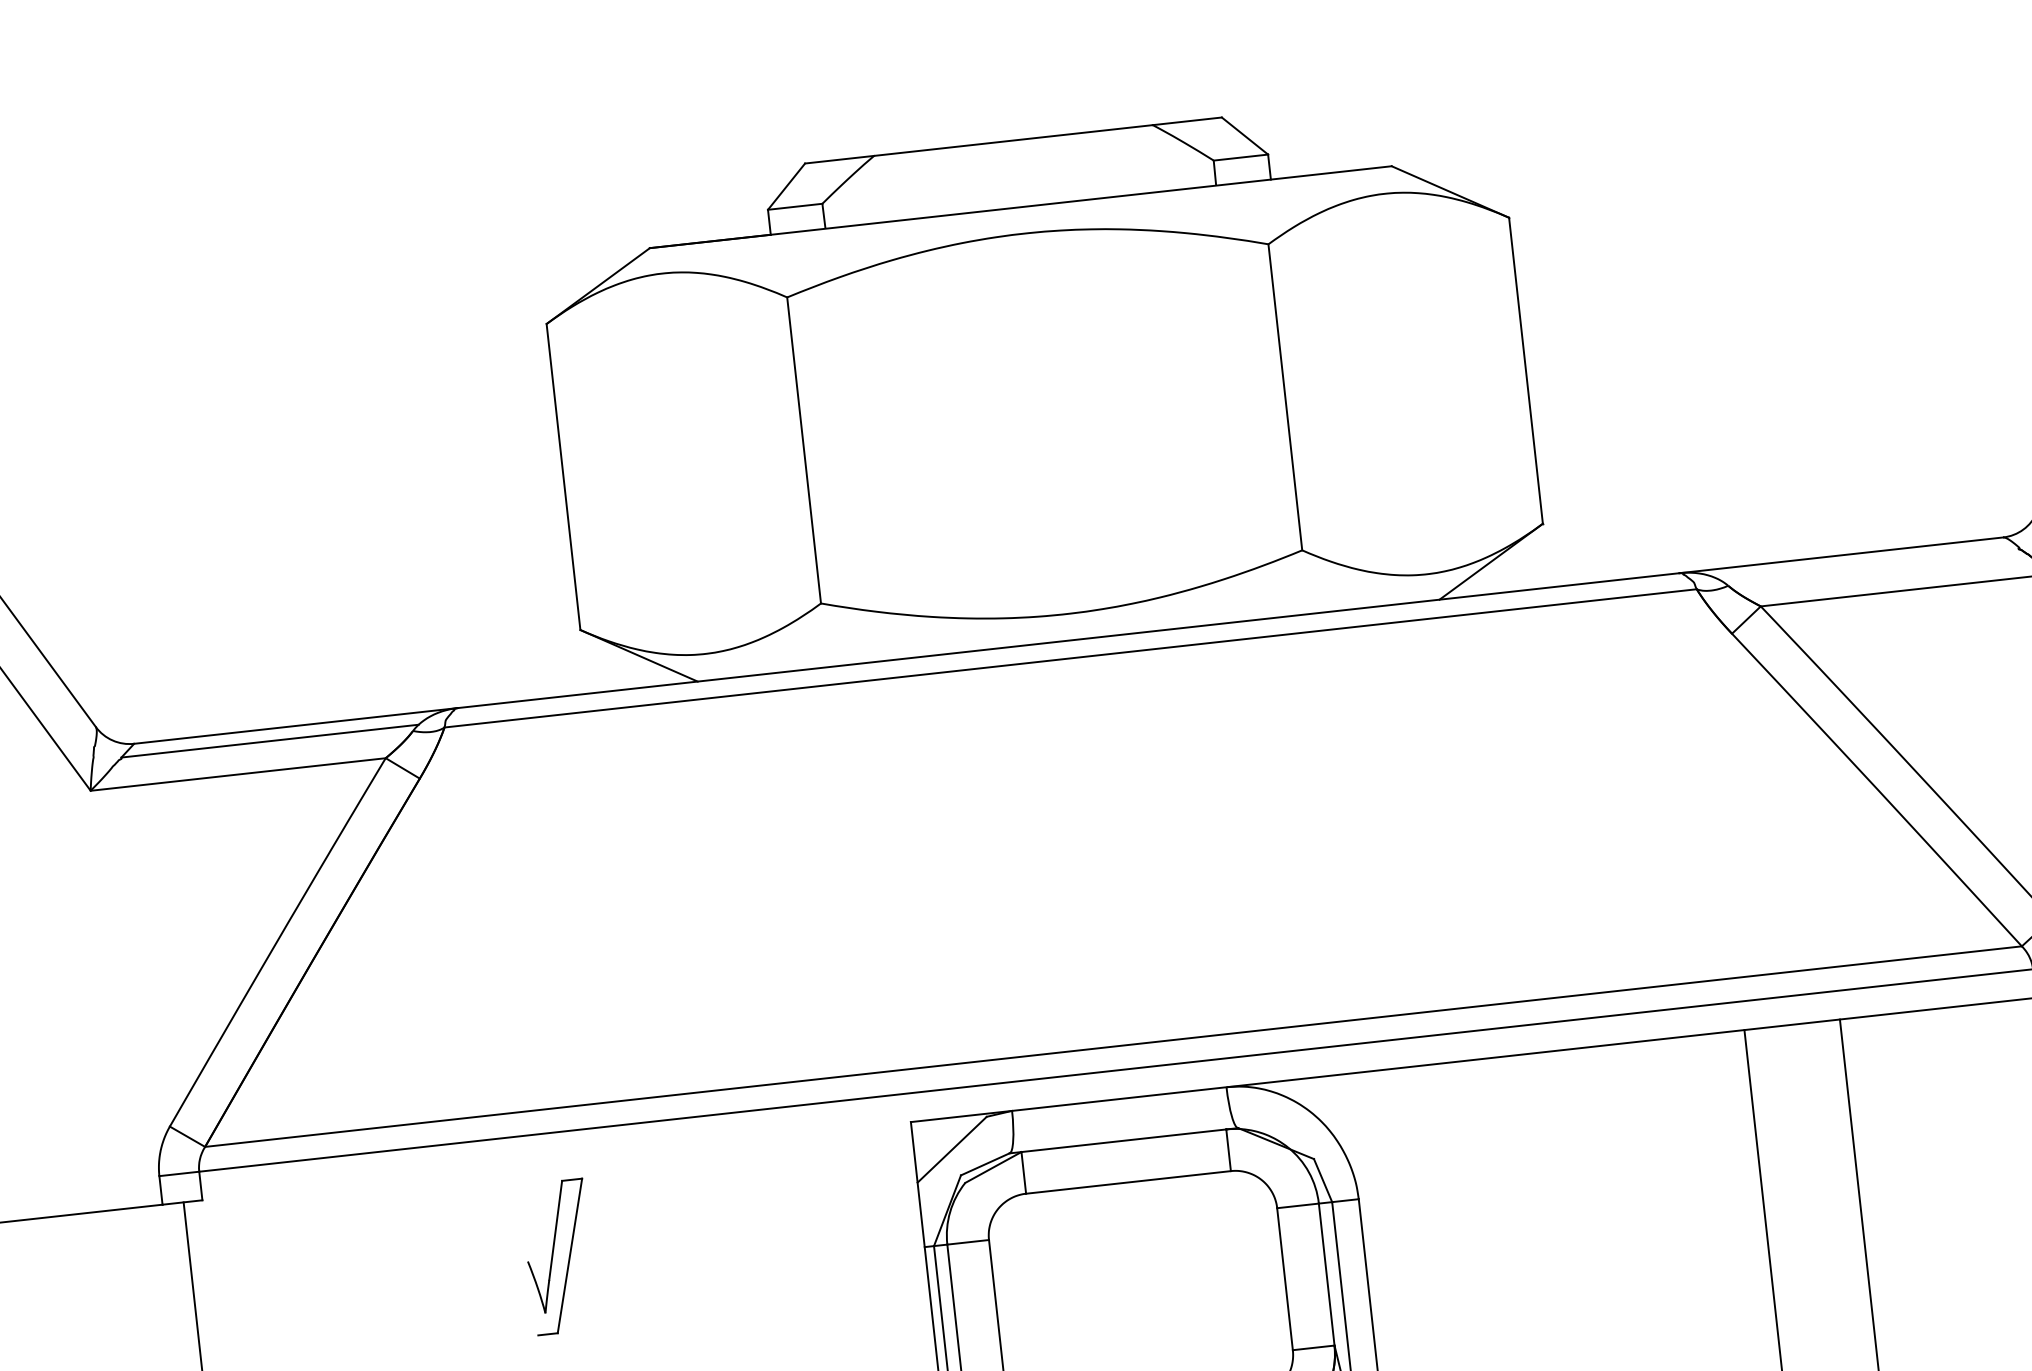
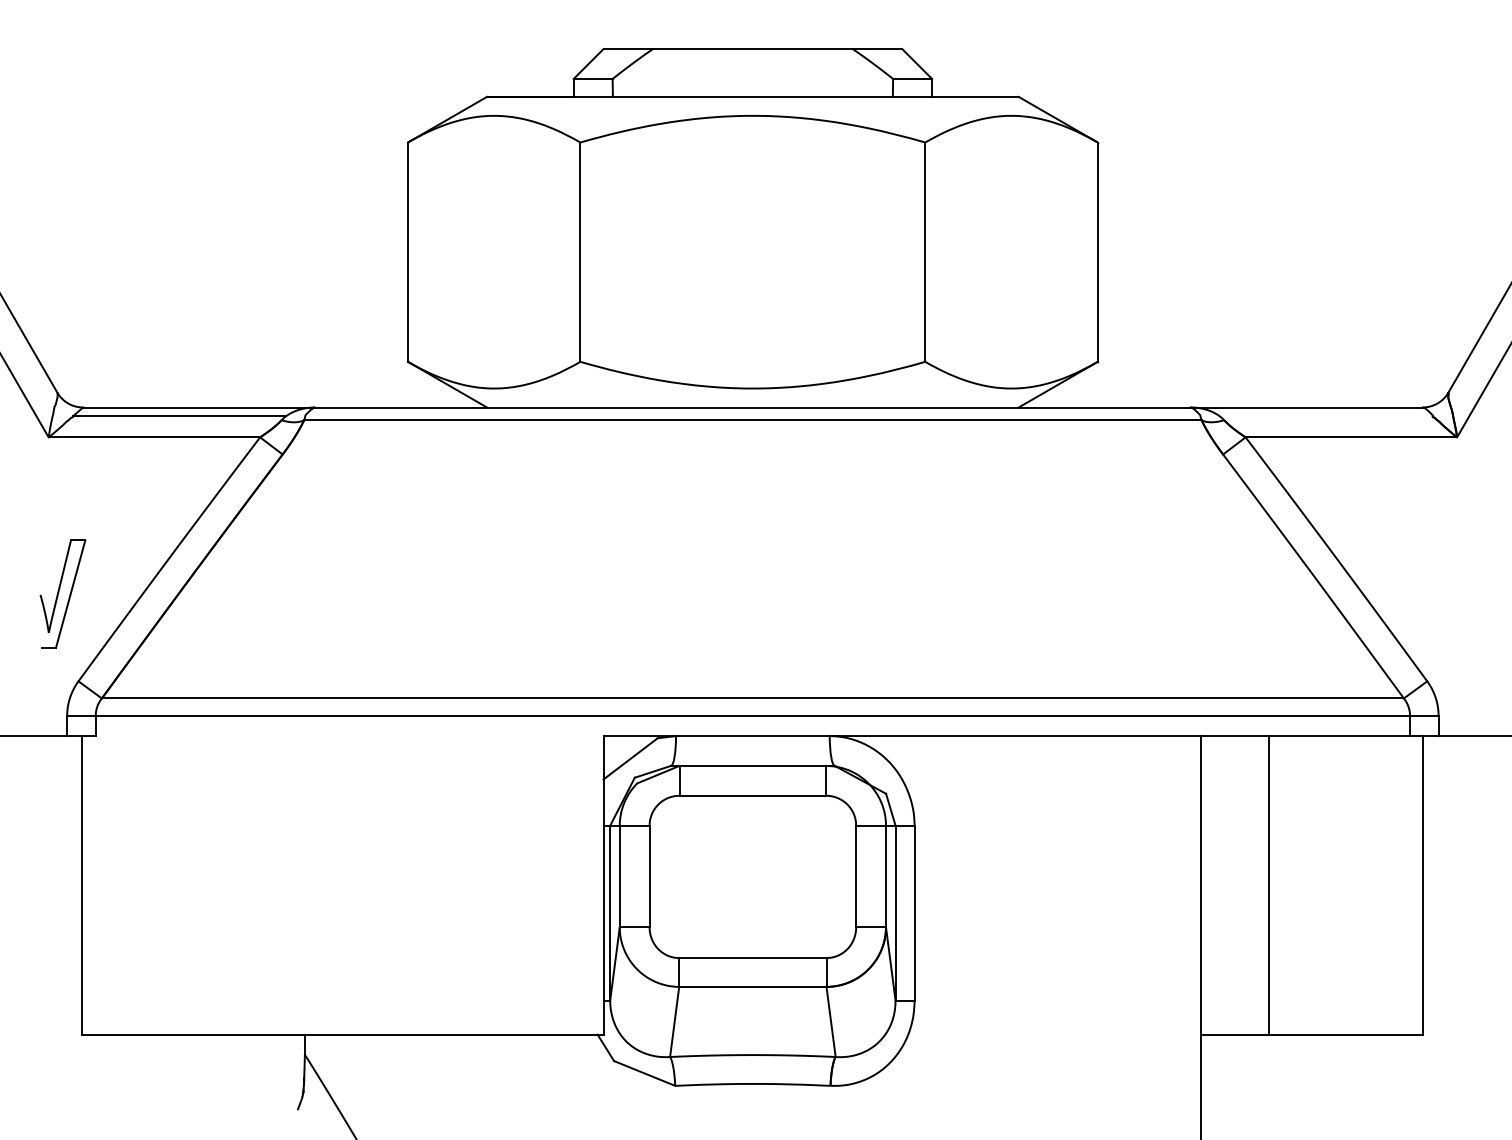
part: (558, 1256) -> (62, 593), moved

